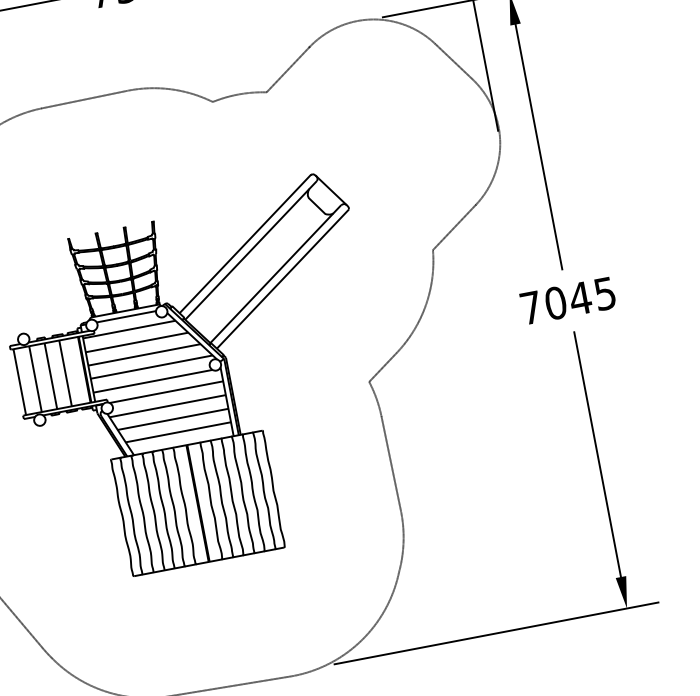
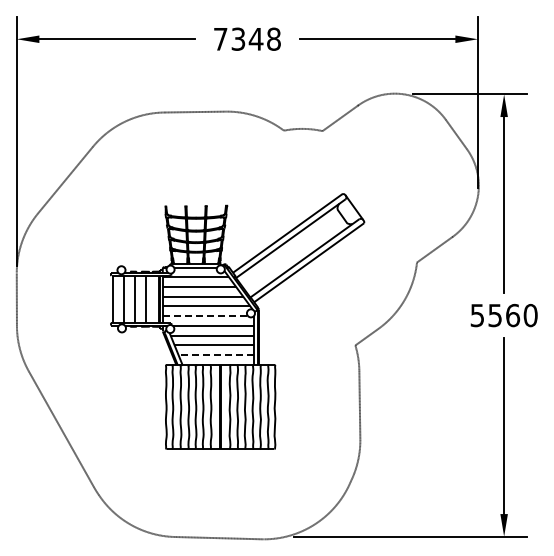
text: (567, 300) -> (503, 315), 7045 -> 5560
line: (152, 381) -> (205, 316), solid -> dashed
line: (178, 432) -> (216, 355), solid -> dashed

